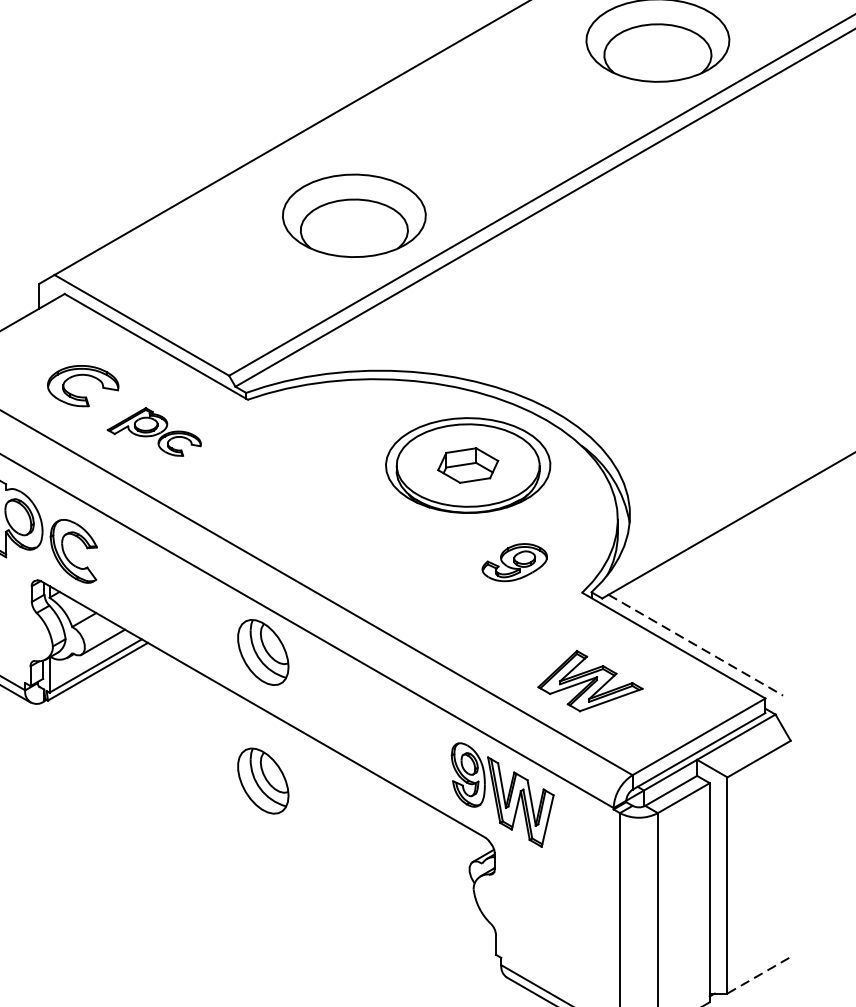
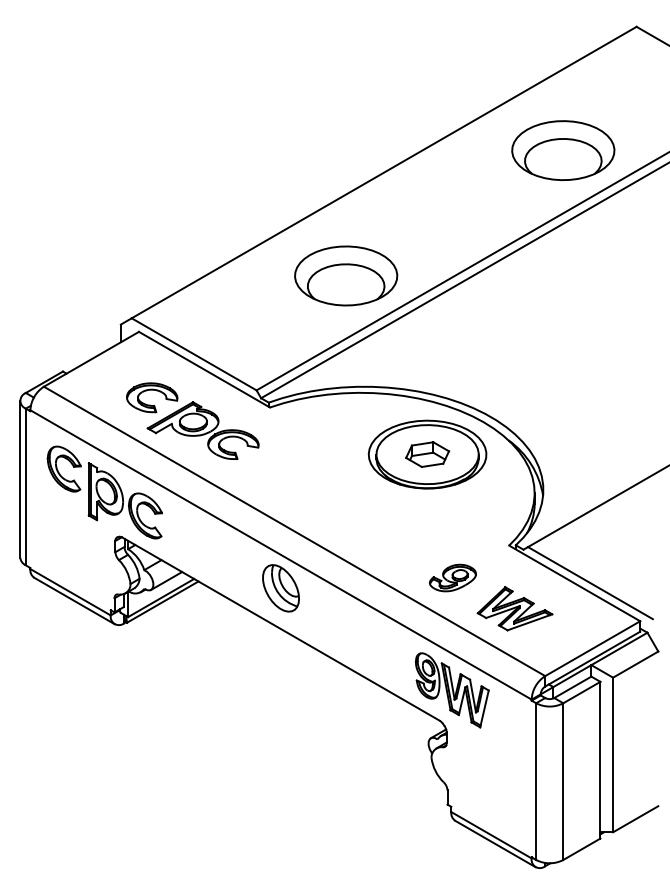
part: (153, 431) -> (202, 430), size x1.67
part: (514, 561) -> (452, 577), moved
line: (695, 645) -> (590, 583), dashed -> solid
part: (262, 781) -> (280, 680), removed
line: (760, 975) -> (636, 819), dashed -> solid

